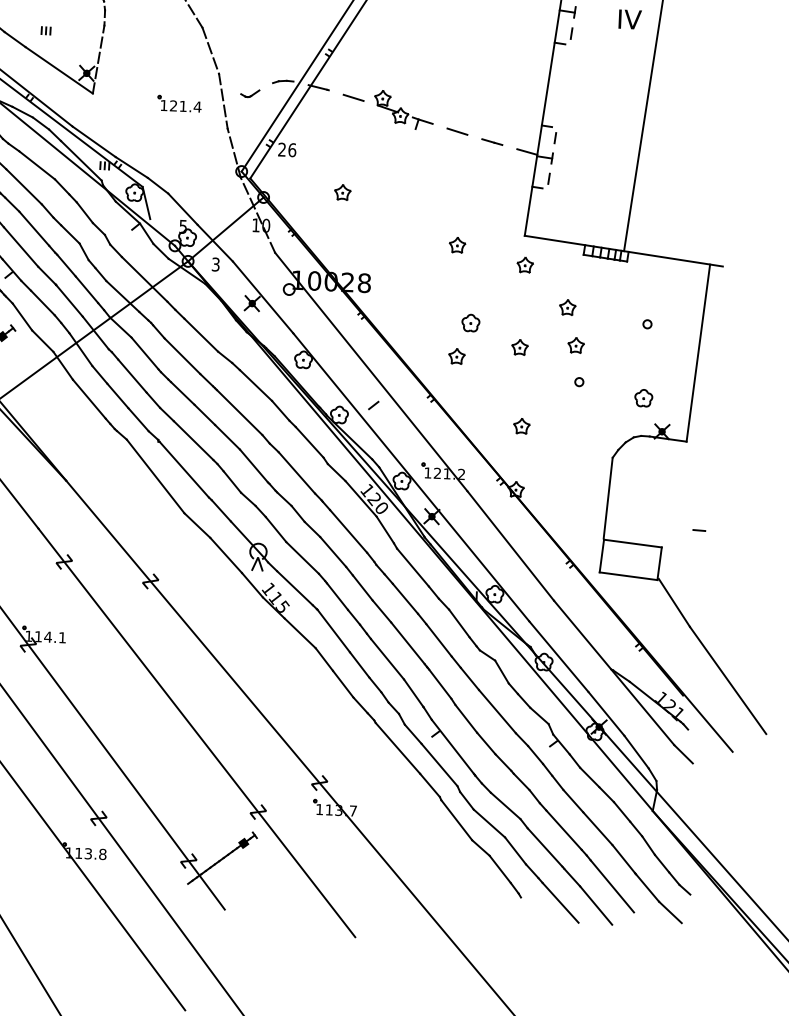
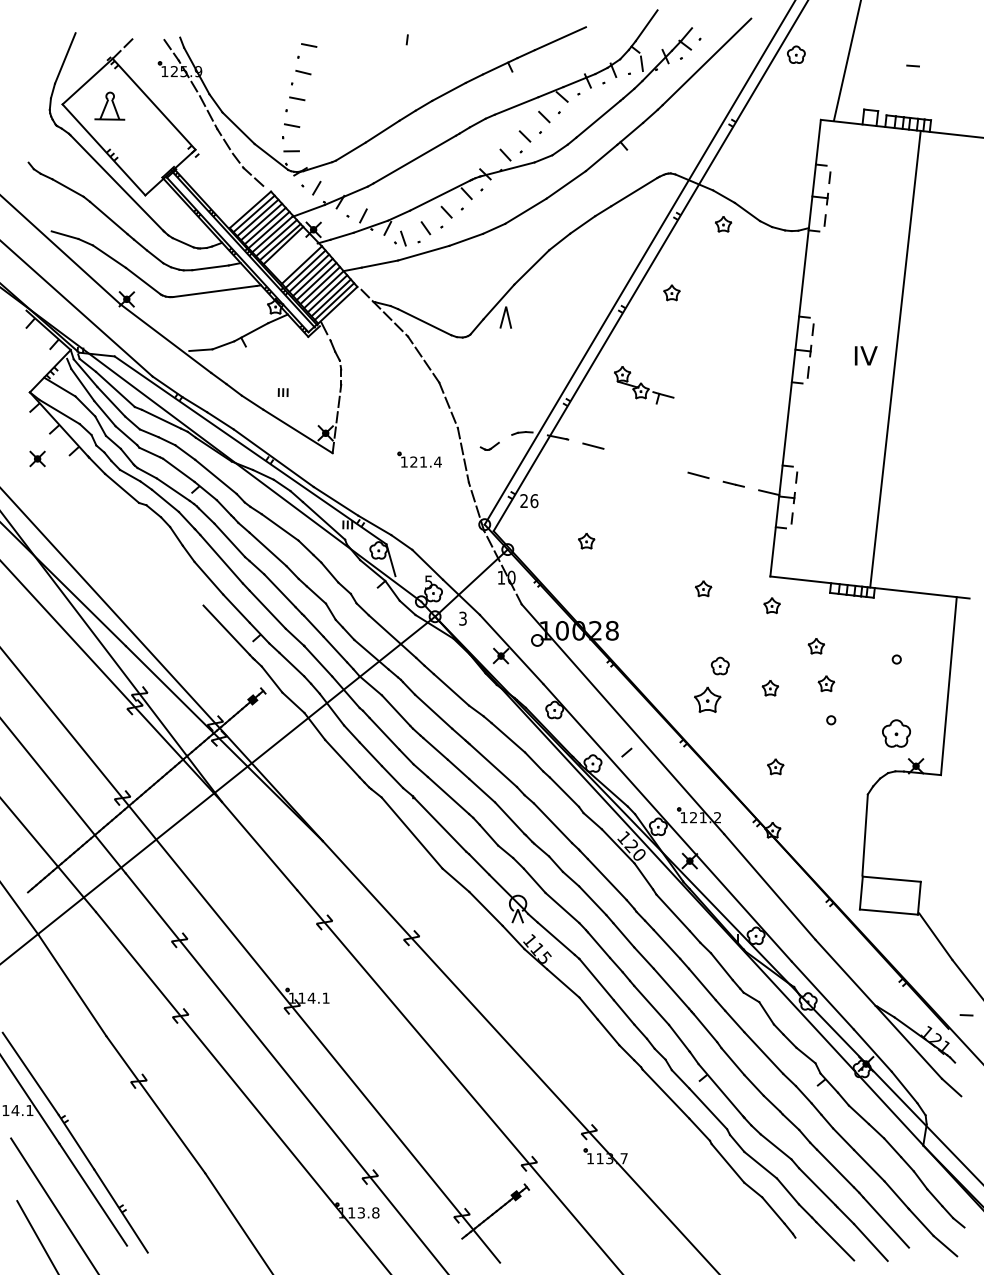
part: (404, 110) -> (644, 385), moved
part: (456, 355) -> (707, 699), size x1.6
part: (642, 398) -> (895, 733), size x1.6
line: (699, 530) -> (966, 1015), moved

